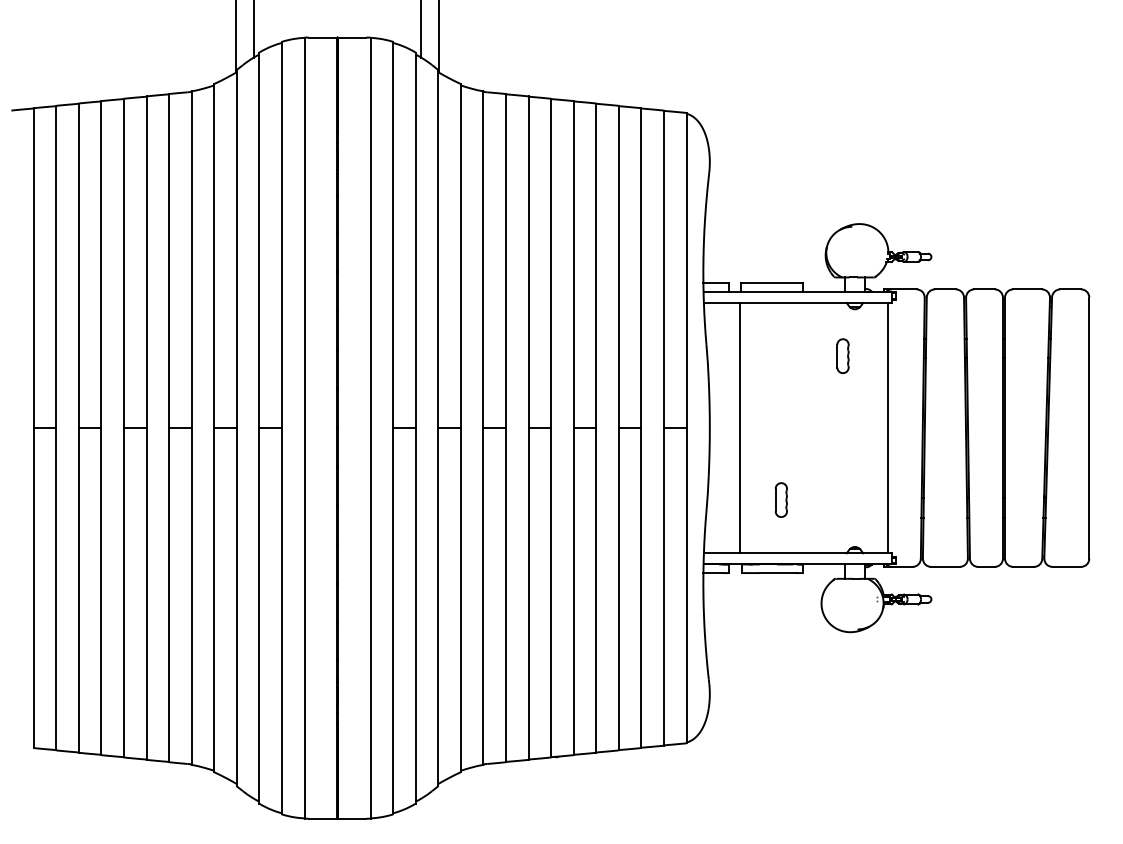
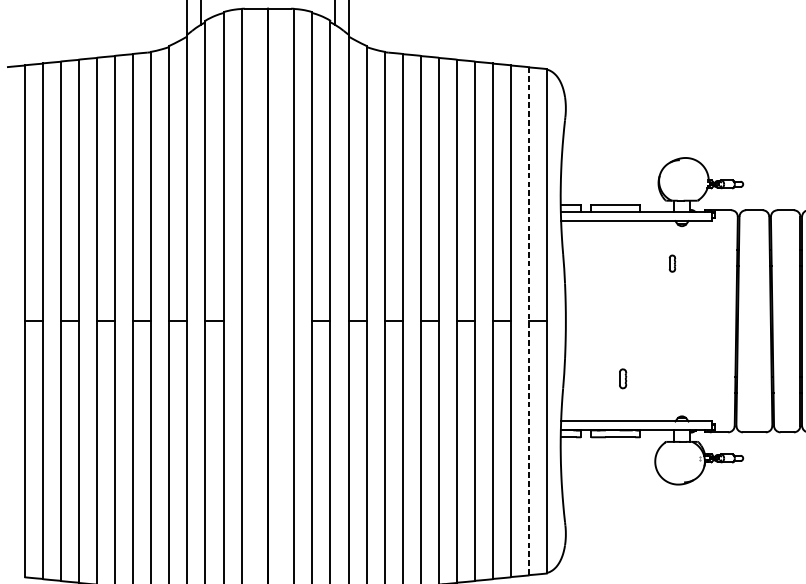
part: (842, 355) -> (672, 263), size x0.6
line: (739, 427) -> (589, 320), removed
line: (888, 427) -> (708, 320), removed
line: (663, 428) -> (528, 321), solid -> dashed
part: (780, 499) -> (622, 378), size x0.7

